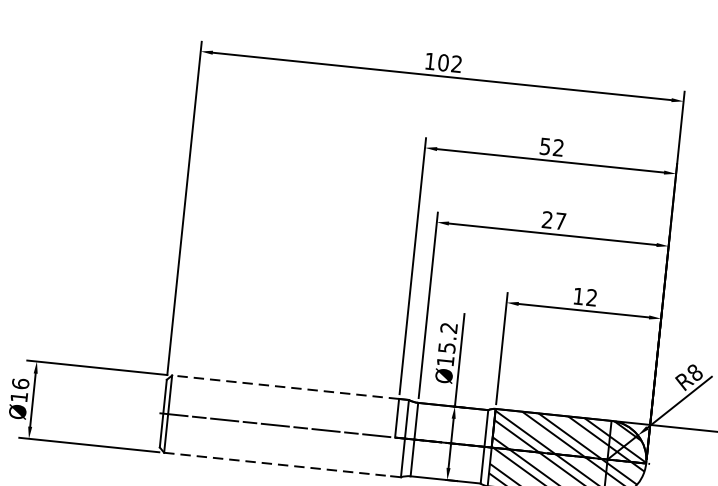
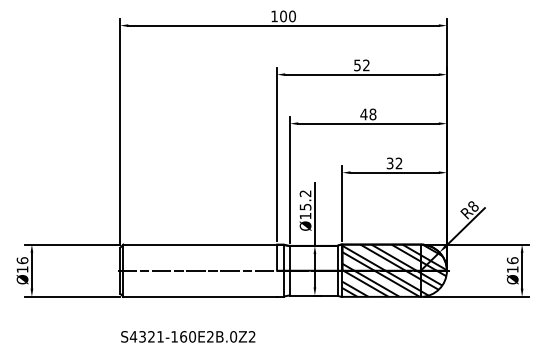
text: (456, 64) -> (292, 16), 102 -> 100
text: (554, 220) -> (368, 114), 27 -> 48
text: (577, 296) -> (389, 163), 12 -> 32
line: (286, 387) -> (200, 244), dashed -> solid
line: (278, 463) -> (200, 296), dashed -> solid

